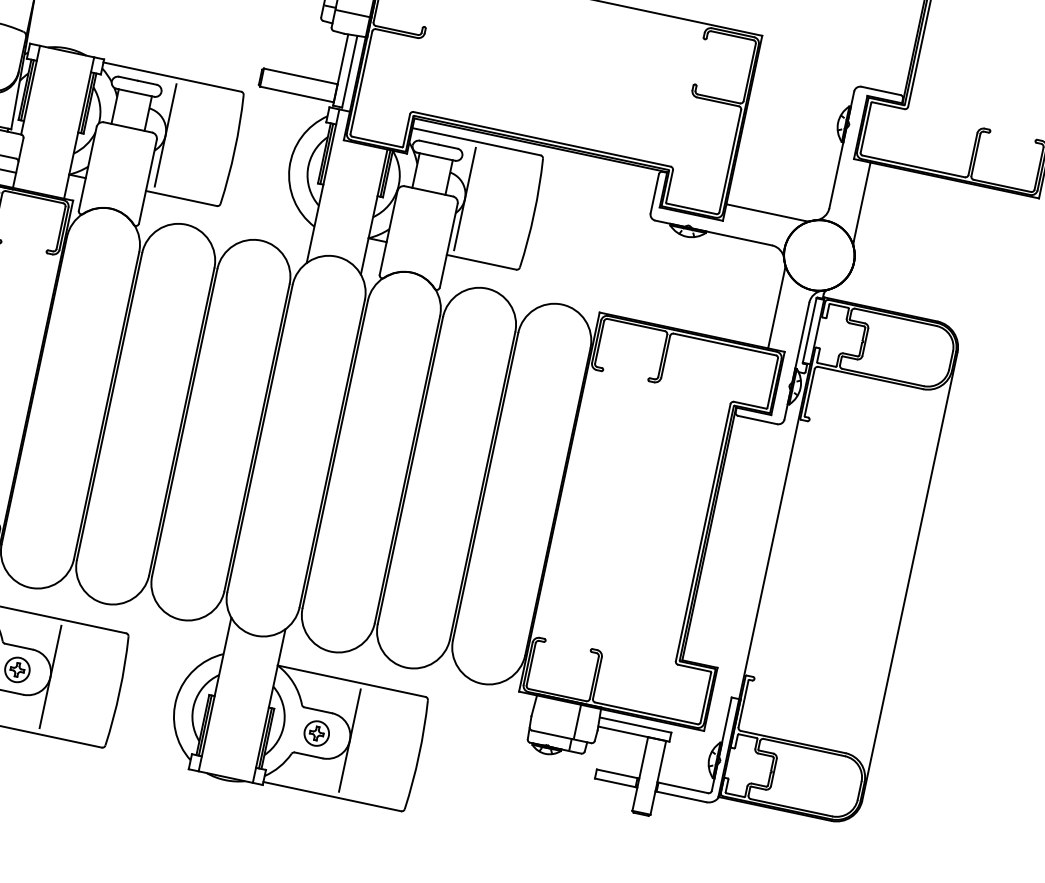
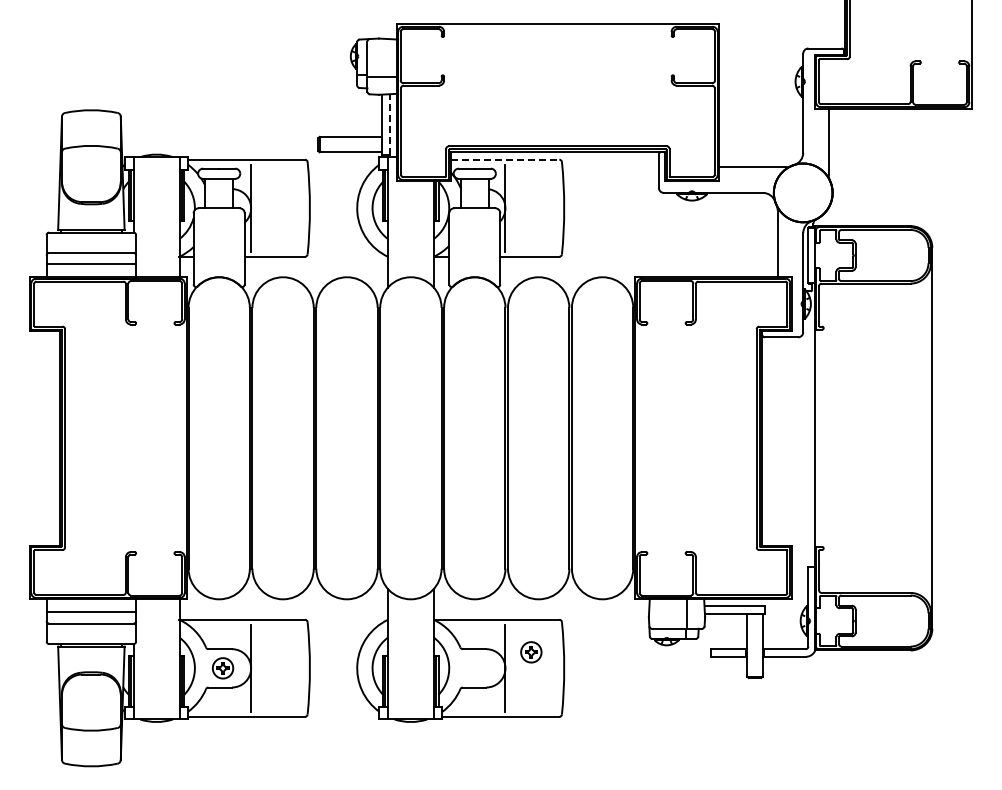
line: (349, 71) -> (389, 124), solid -> dashed
line: (477, 141) -> (505, 159), solid -> dashed
part: (316, 733) -> (531, 652), moved

